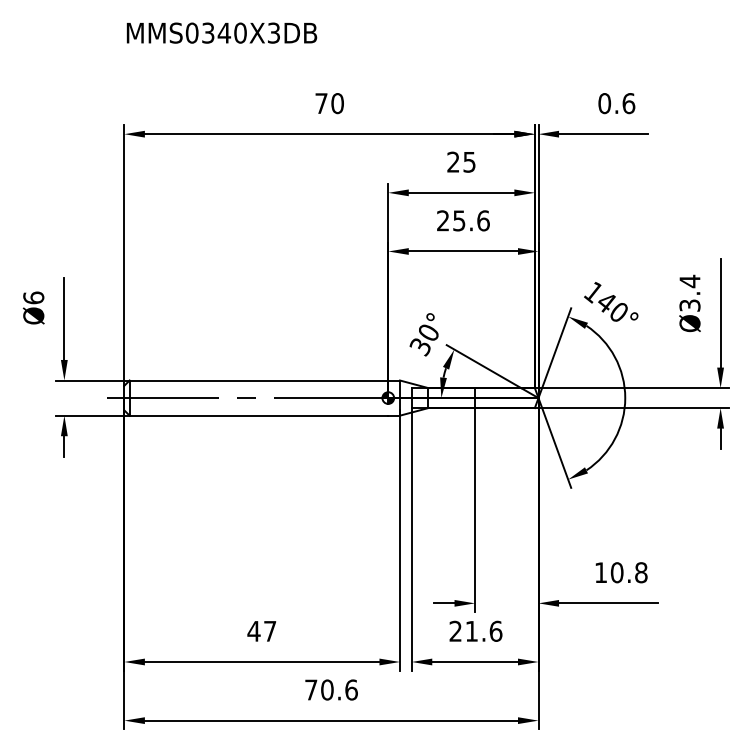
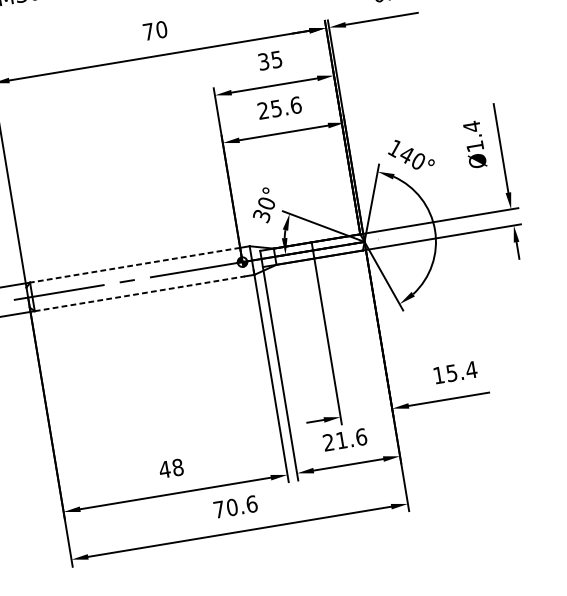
text: (453, 161) -> (263, 61), 25 -> 35
text: (689, 305) -> (474, 146), Ø3.4 -> Ø1.4
line: (258, 380) -> (134, 265), solid -> dashed
line: (259, 415) -> (140, 293), solid -> dashed
text: (628, 572) -> (461, 371), 10.8 -> 15.4
text: (270, 630) -> (178, 466), 47 -> 48

